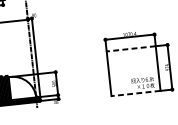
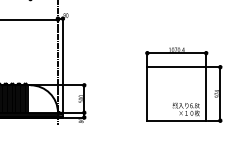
line: (131, 49) -> (176, 67), dashed -> solid
line: (135, 93) -> (176, 120), dashed -> solid

